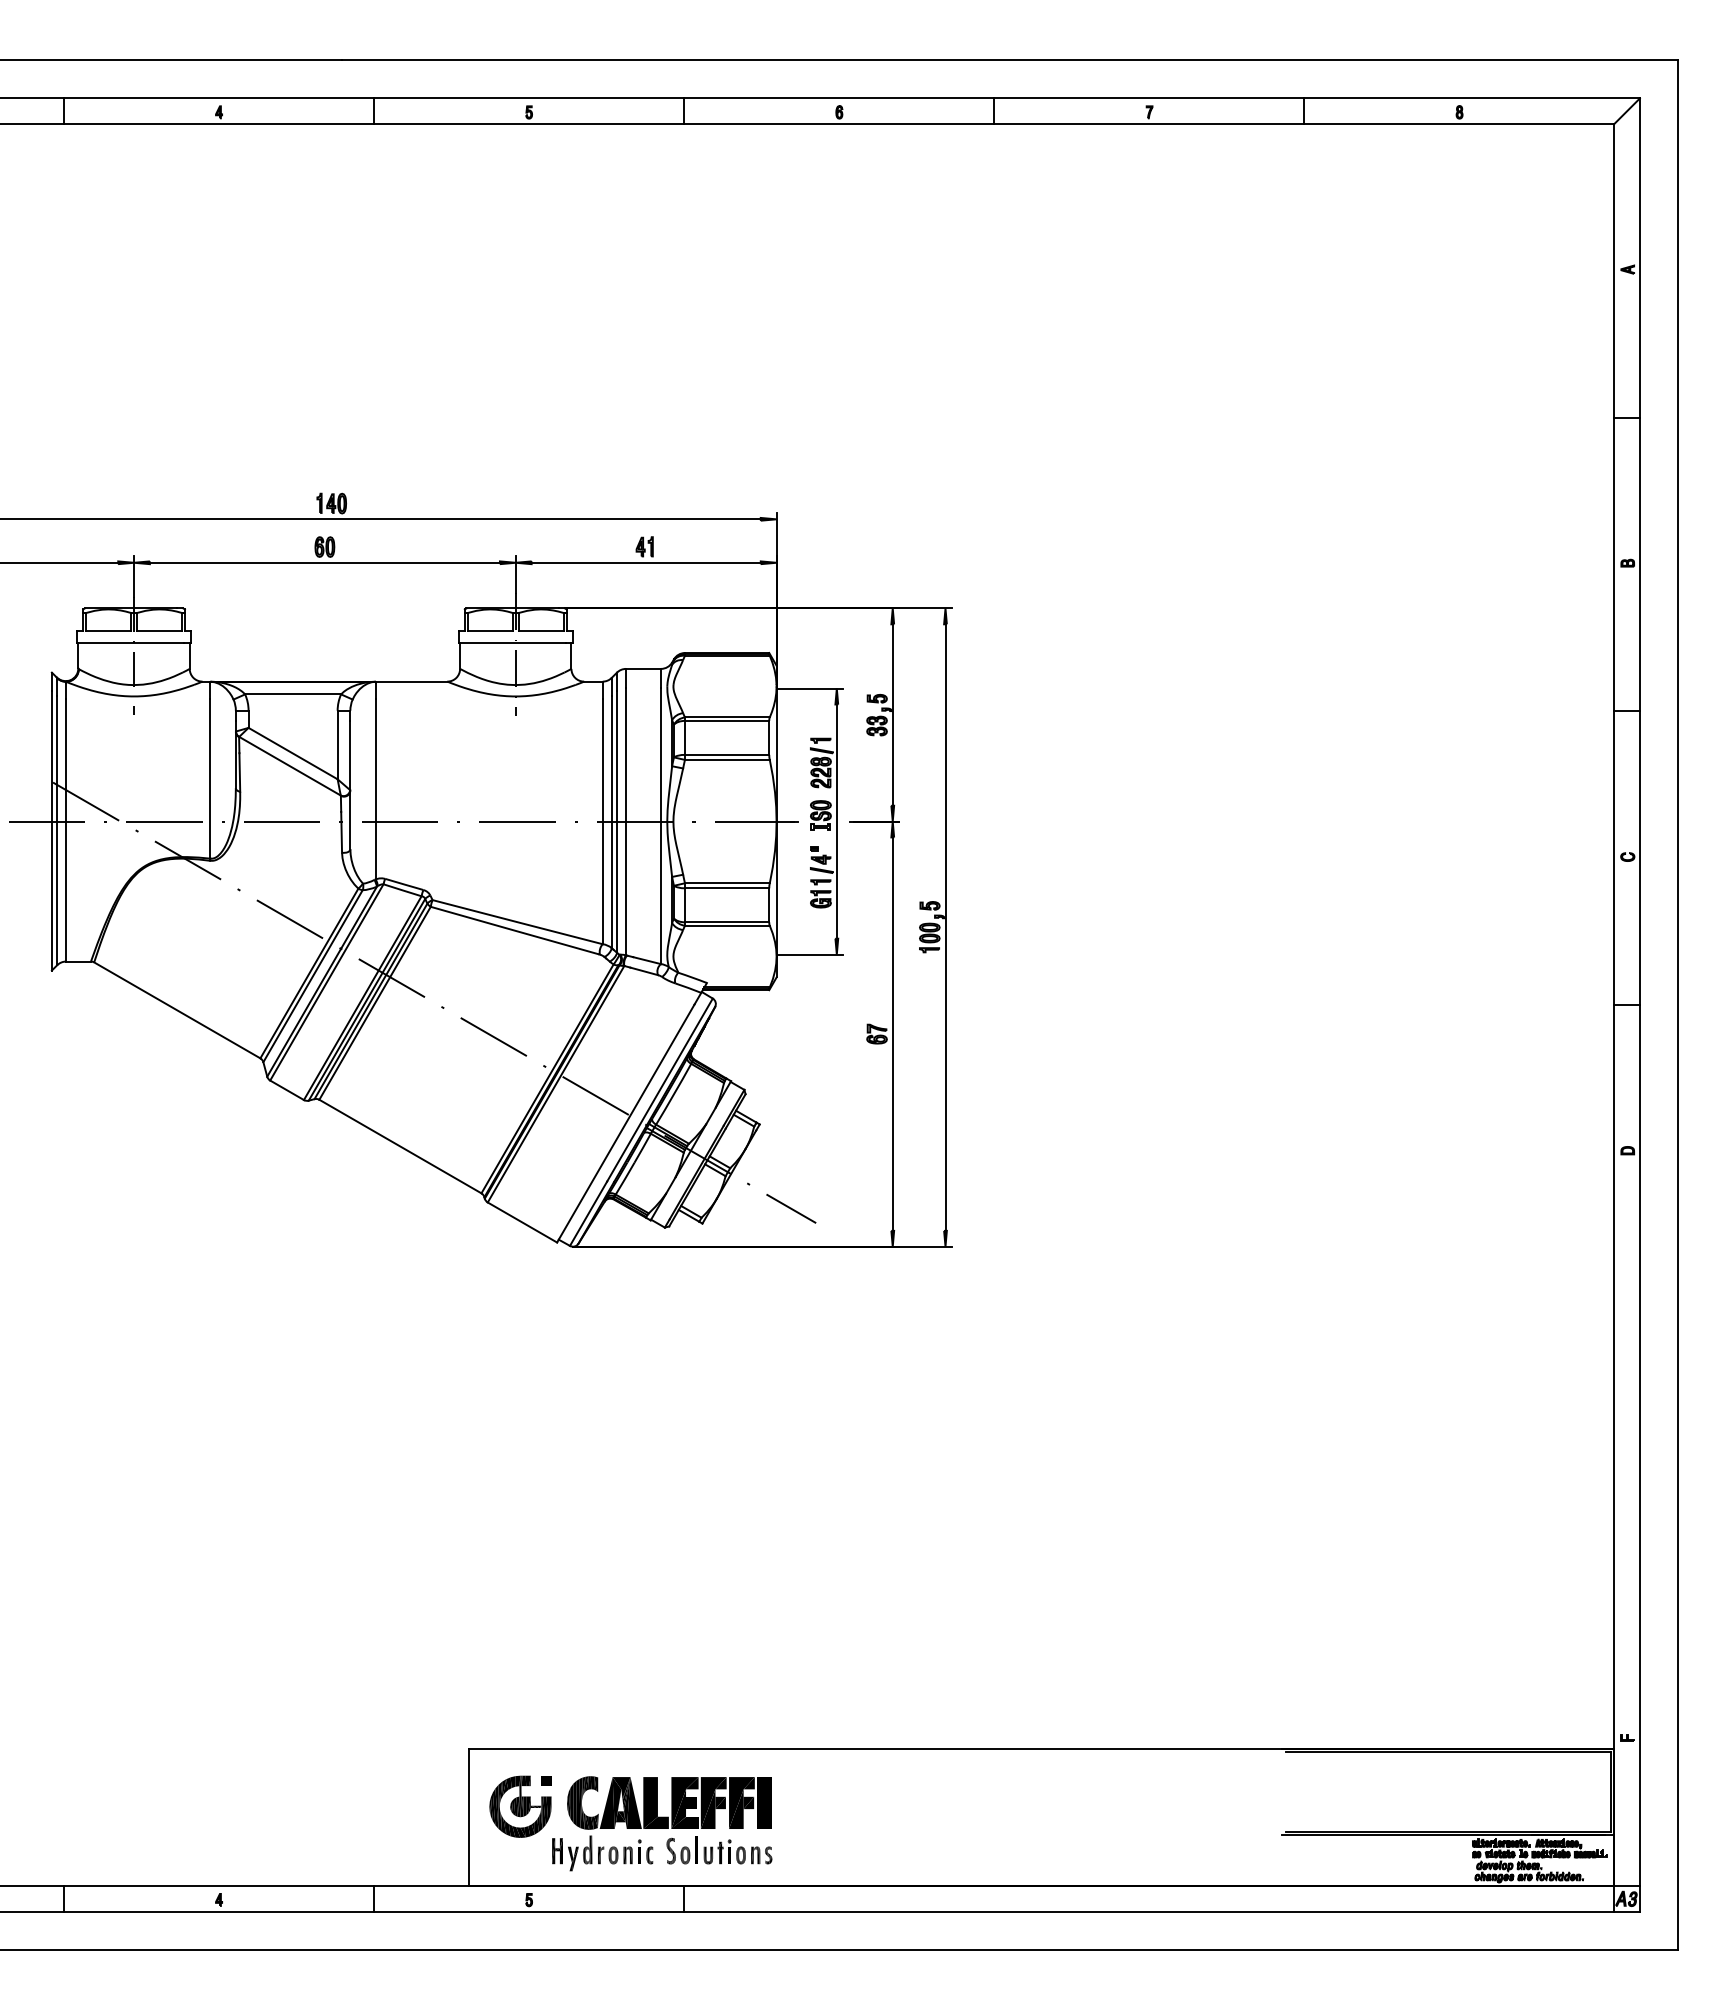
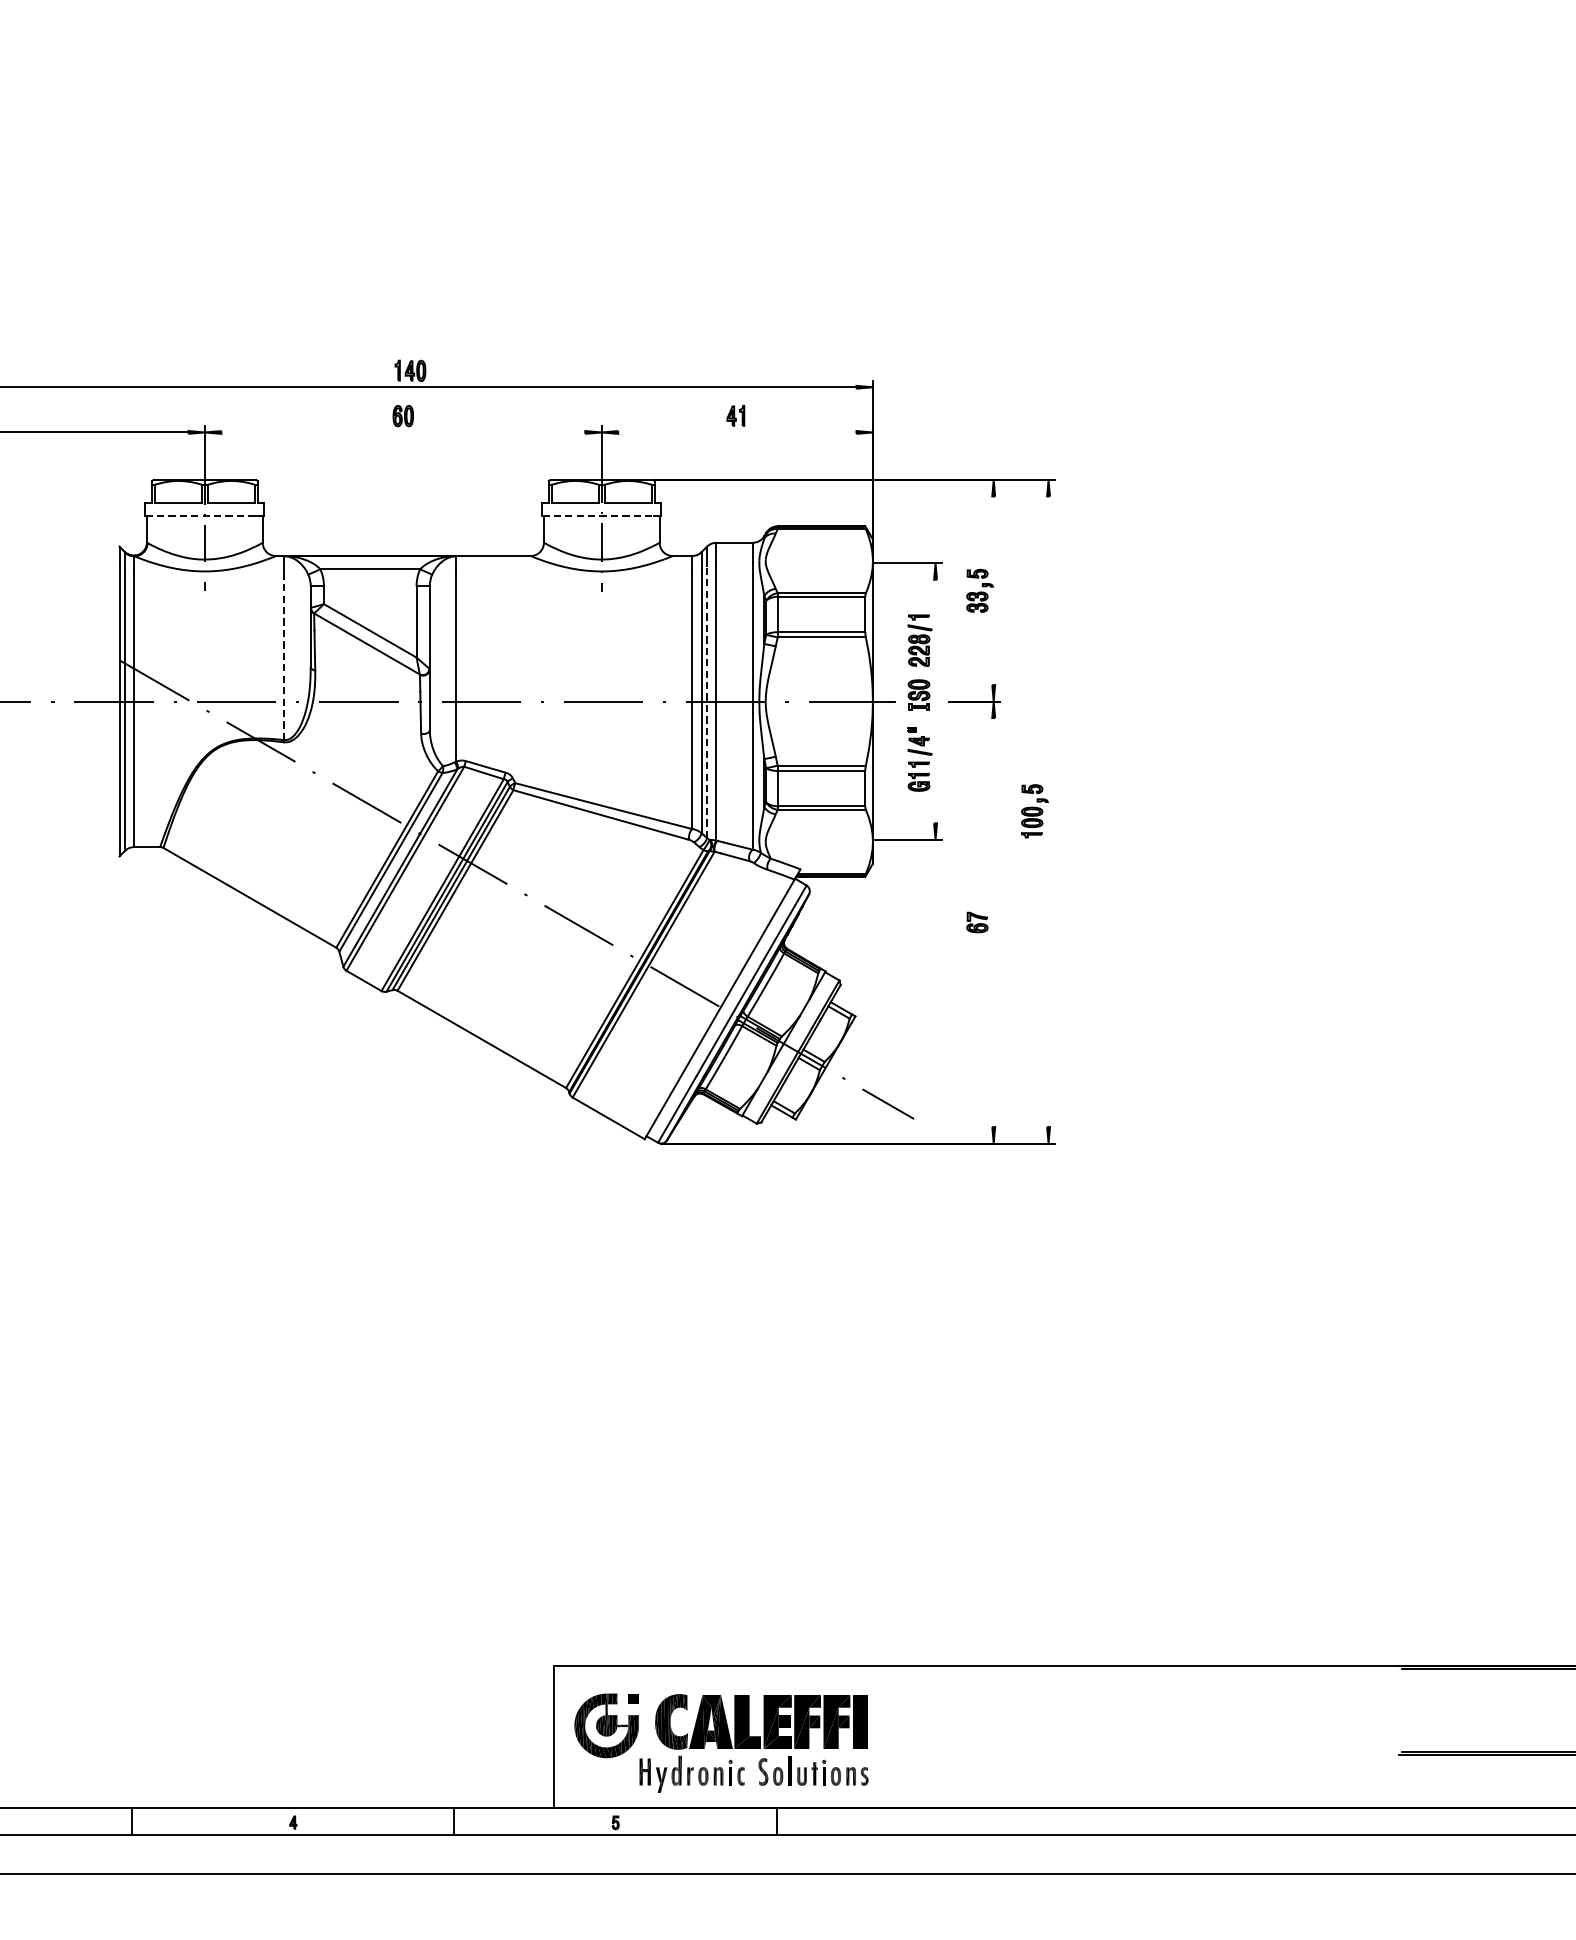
line: (324, 562) -> (402, 432), removed
line: (645, 562) -> (736, 432), removed
line: (130, 643) -> (201, 516), solid -> dashed
line: (512, 643) -> (598, 516), solid -> dashed
line: (892, 714) -> (993, 590), removed
line: (210, 778) -> (284, 656), solid -> dashed
line: (617, 821) -> (707, 701), solid -> dashed
line: (836, 821) -> (935, 701), removed
line: (945, 927) -> (1048, 811), removed
line: (892, 1033) -> (993, 921), removed

